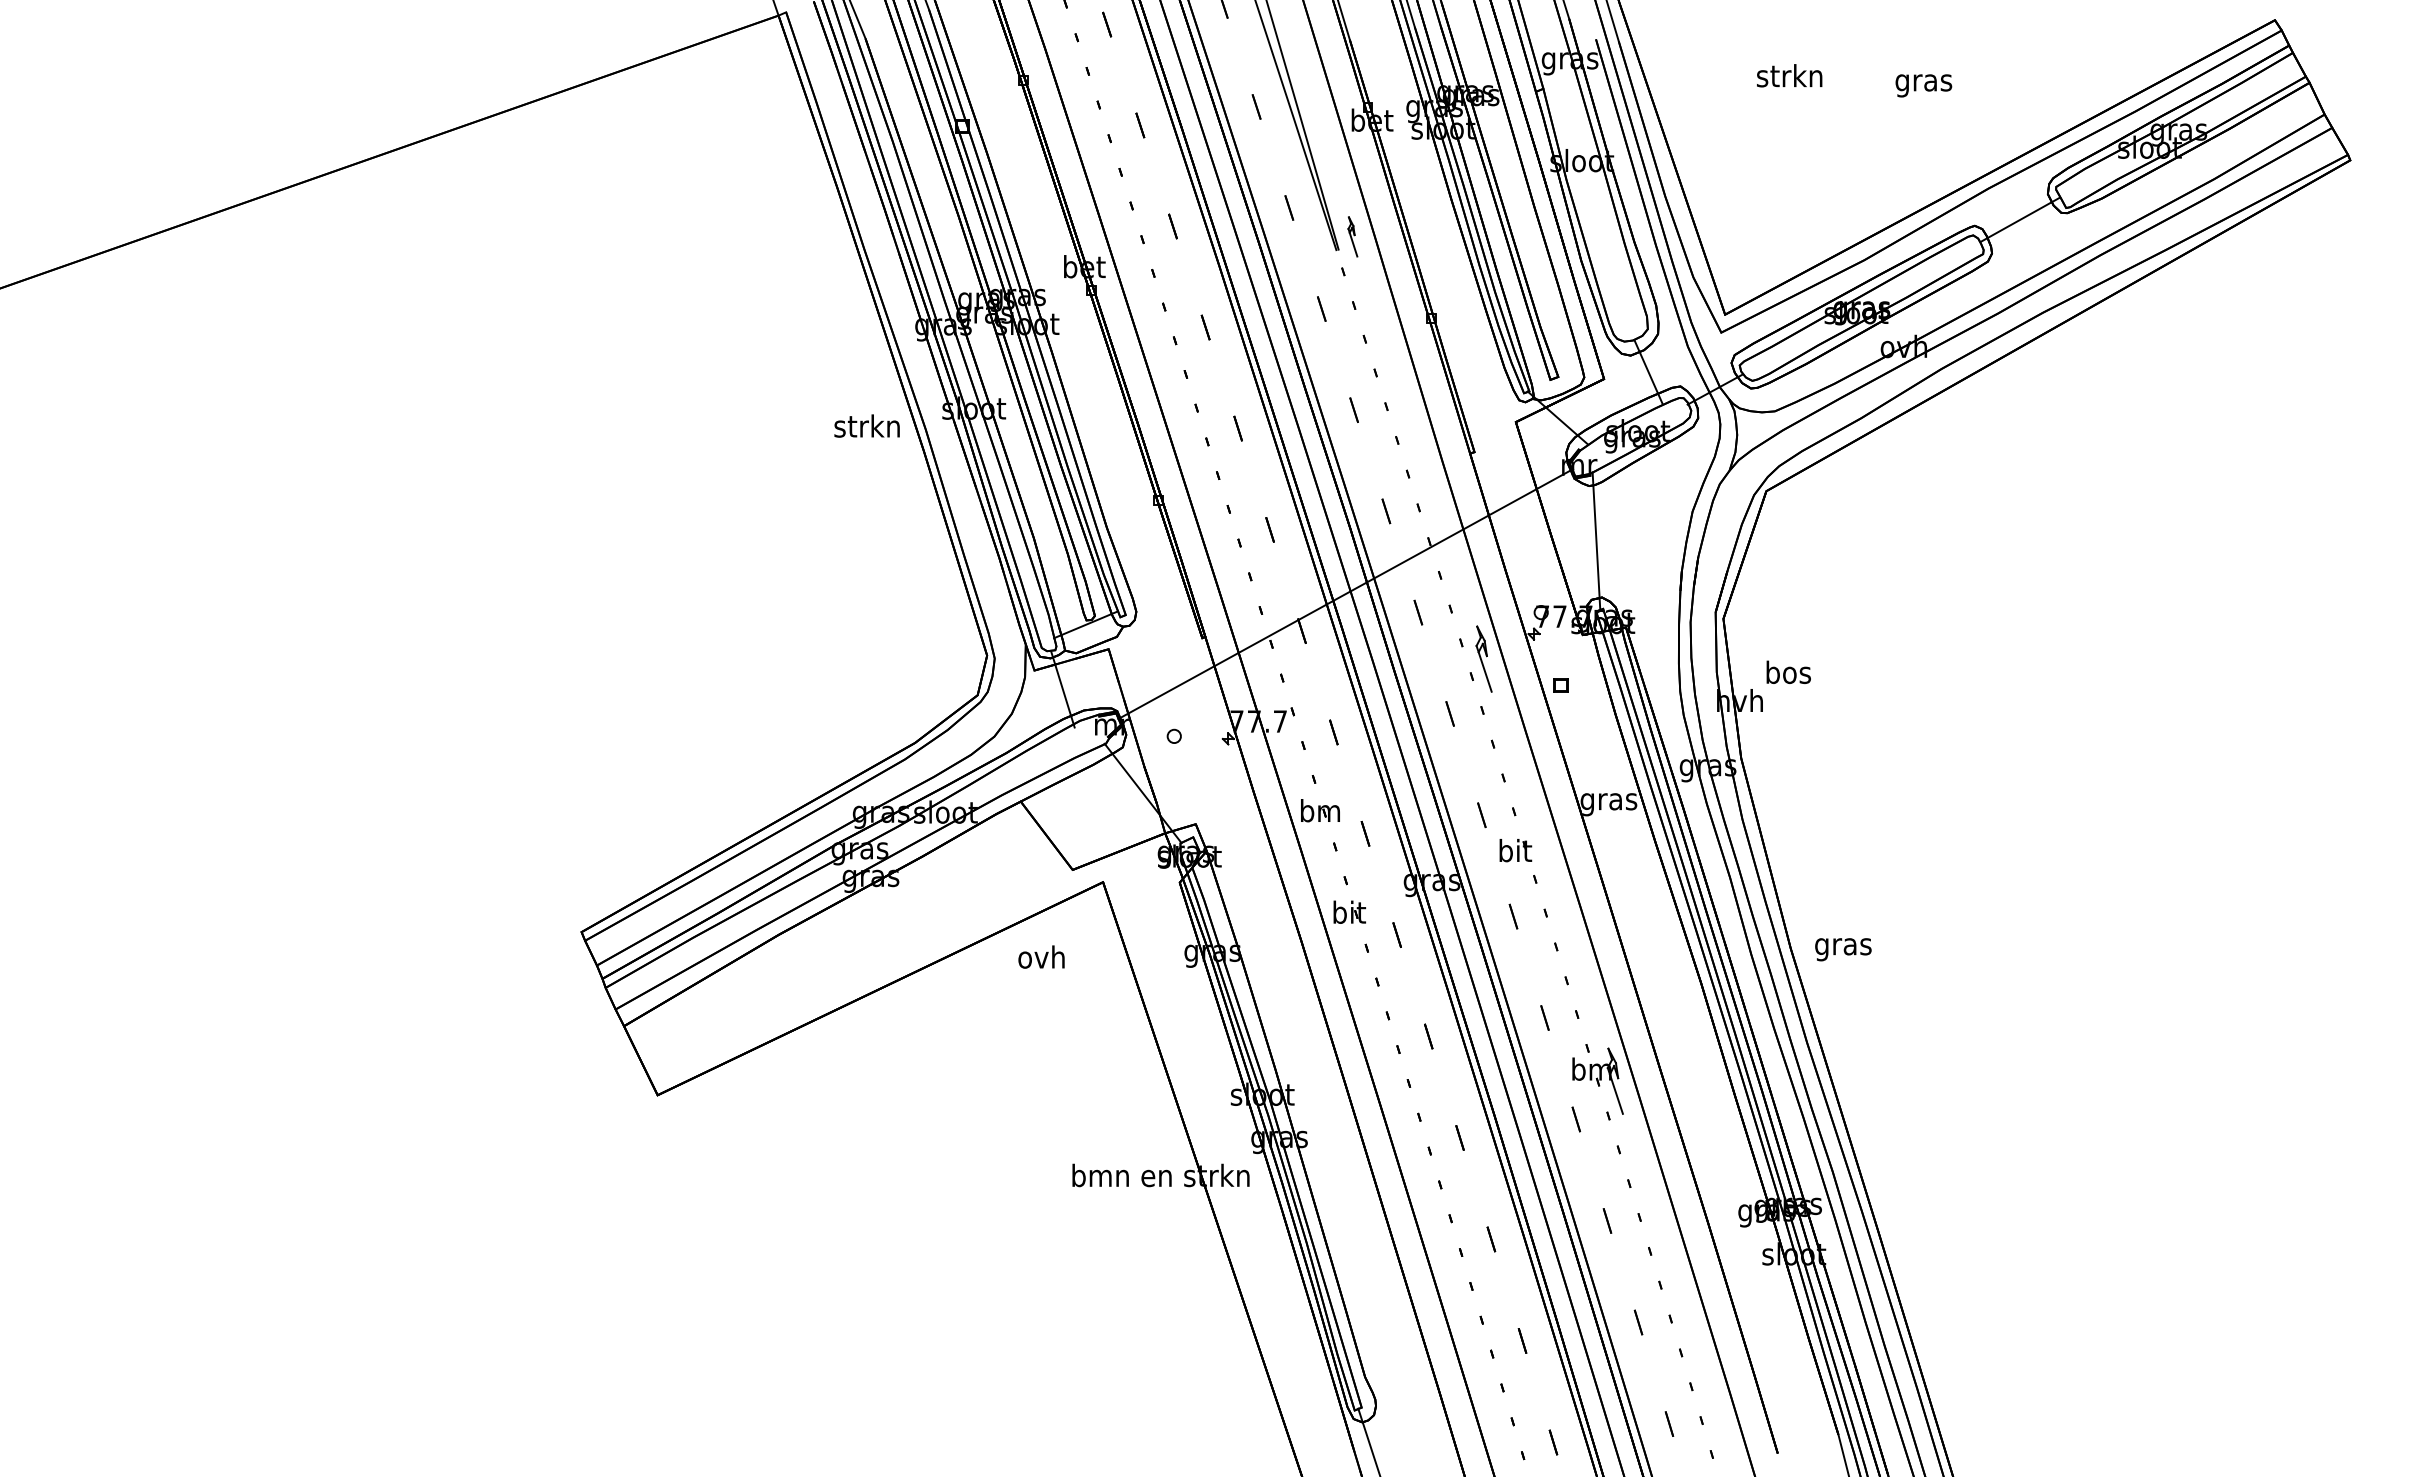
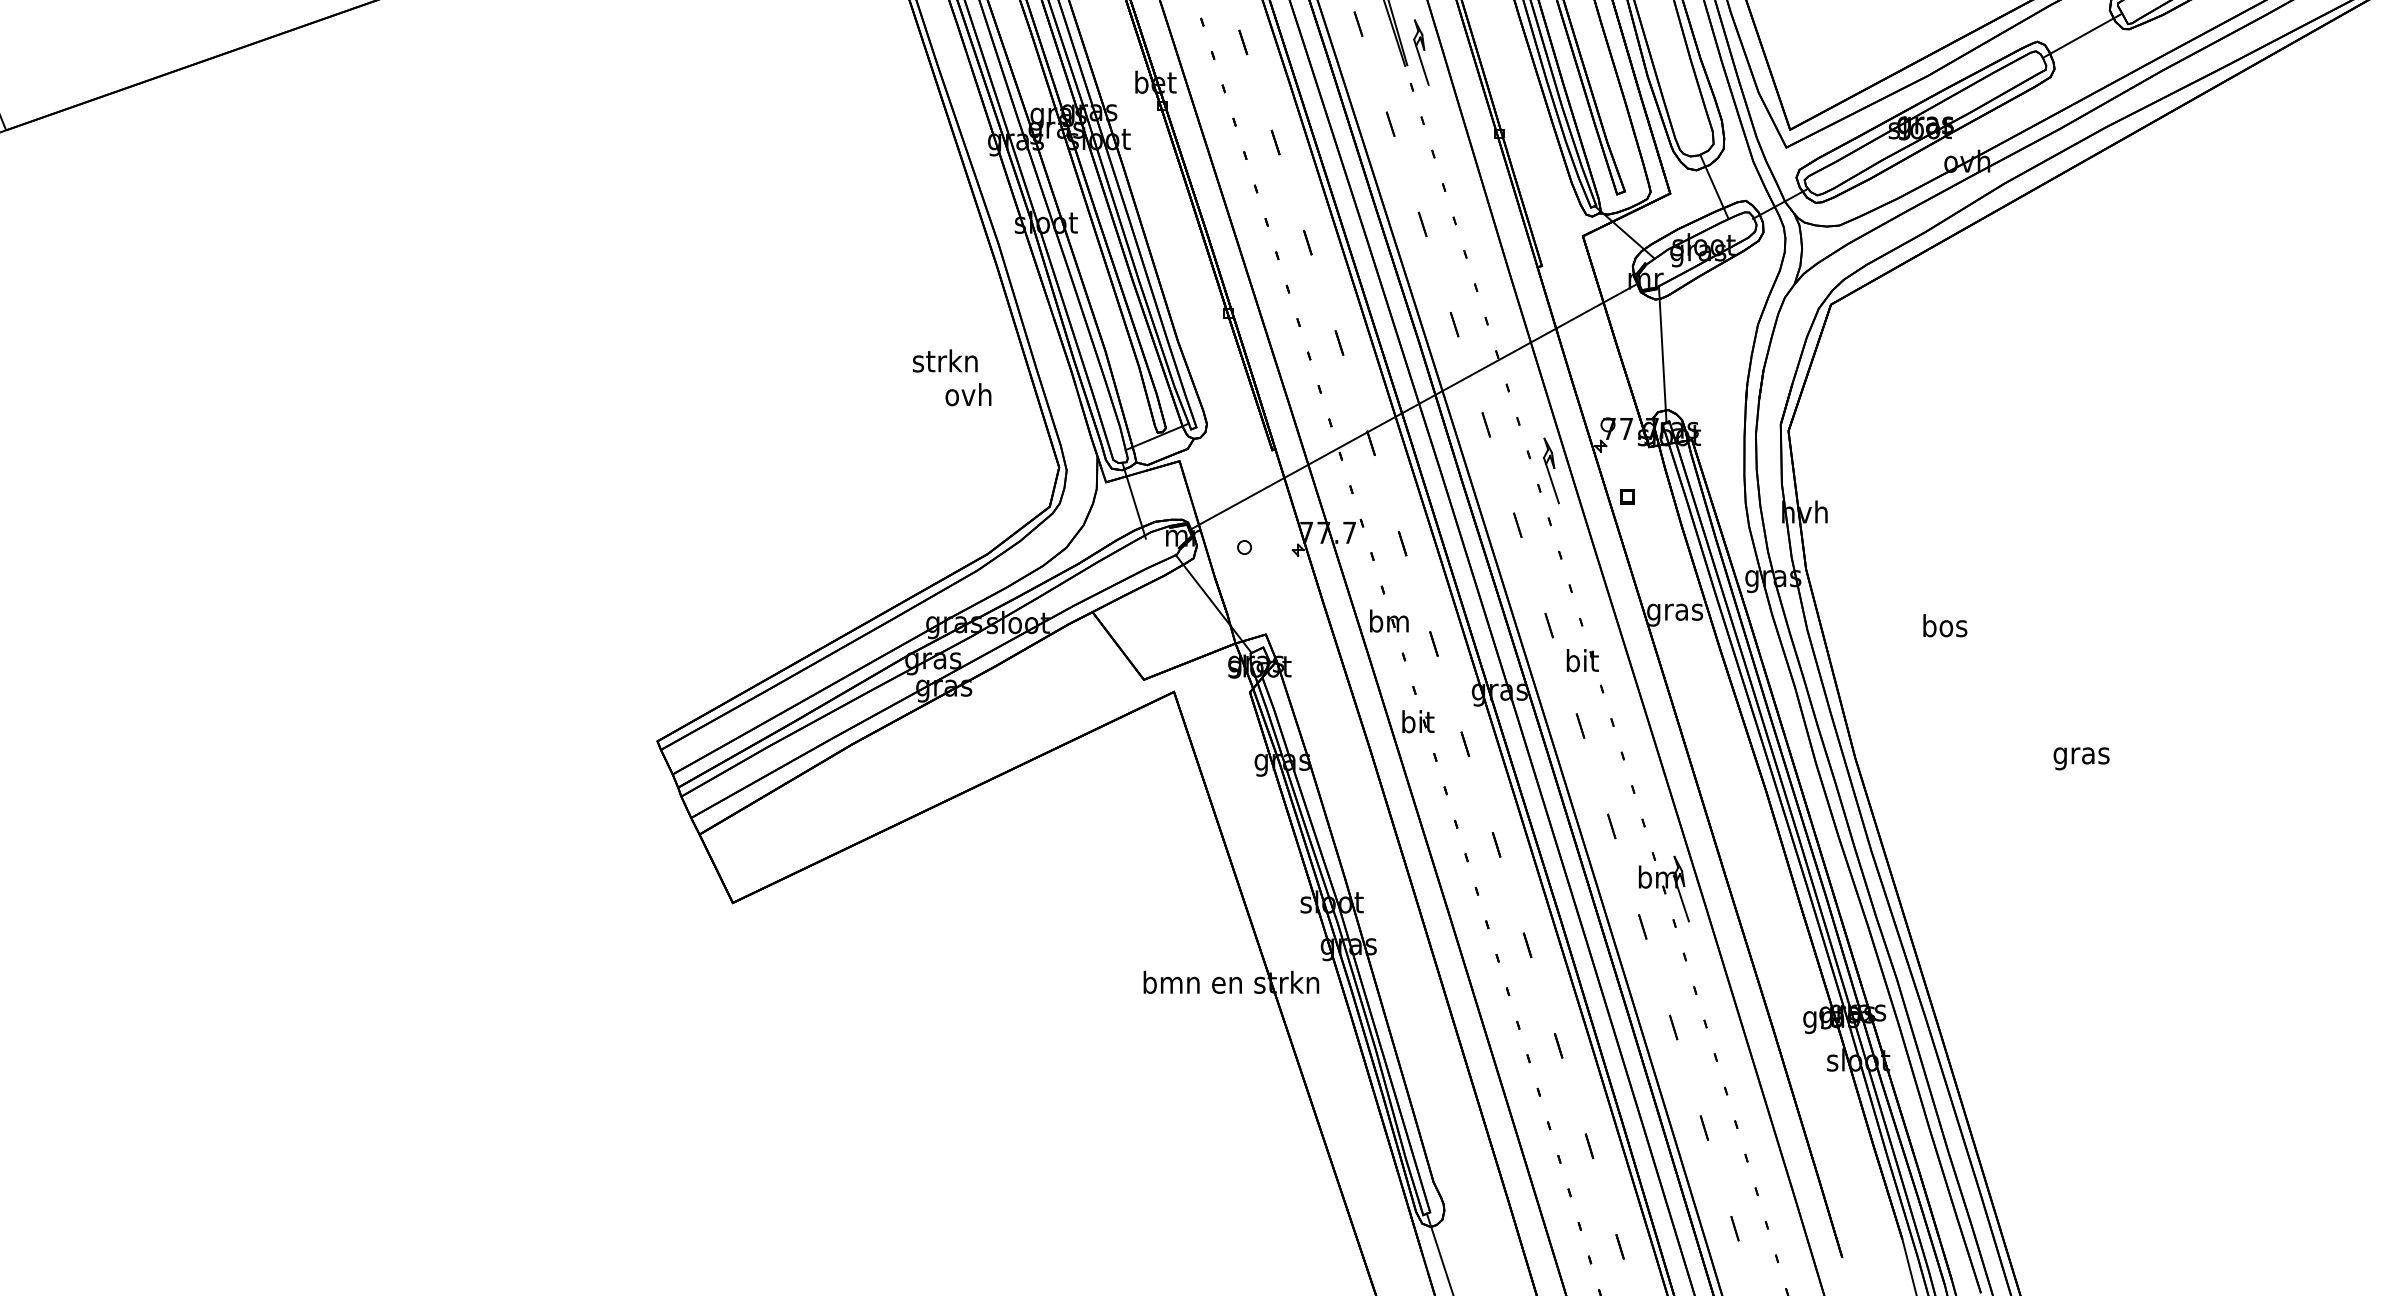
part: (1352, 236) -> (1421, 52), size x1.67
text: (866, 425) -> (944, 360), moved
text: (1788, 671) -> (1945, 624), moved
text: (1843, 949) -> (2081, 758), moved
text: (1041, 956) -> (968, 394), moved

